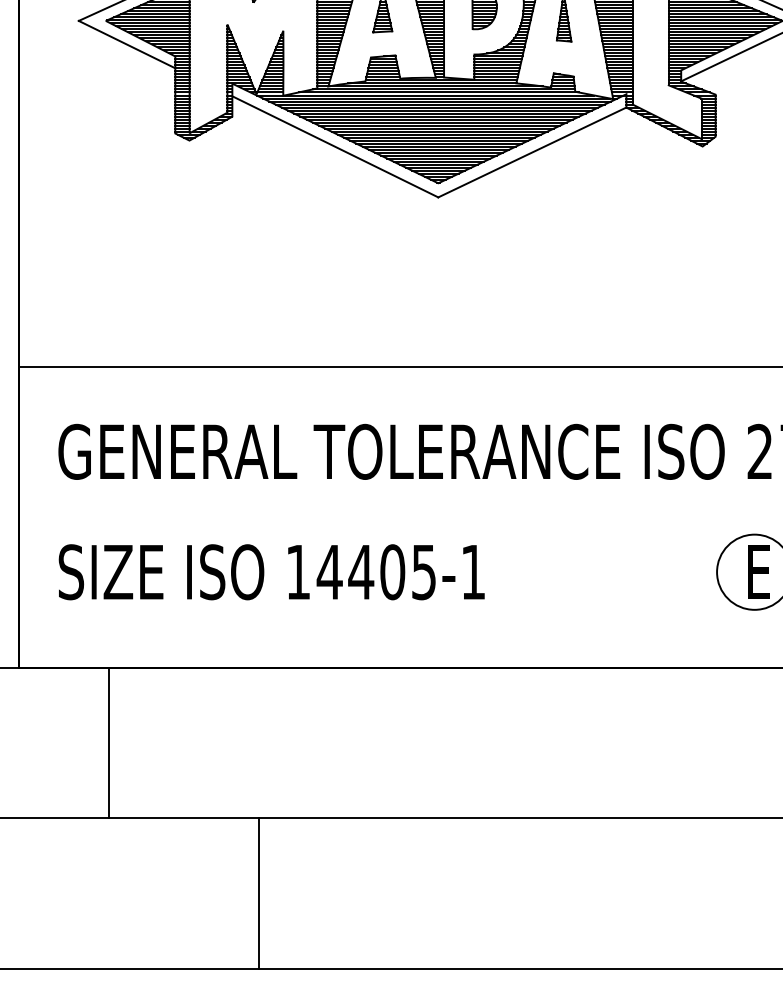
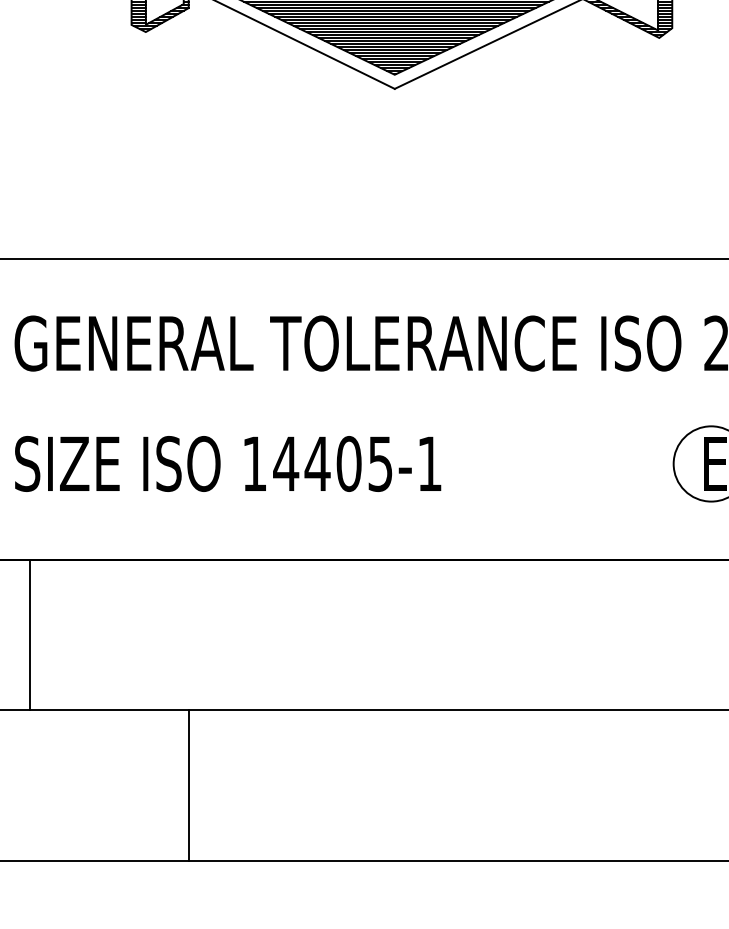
line: (108, 742) -> (29, 634), moved
line: (259, 893) -> (188, 785), moved

